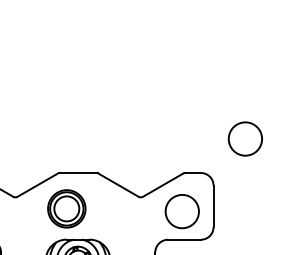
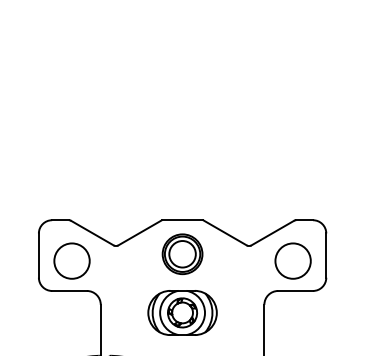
circle: (244, 138) -> (359, 183), removed
part: (66, 209) -> (182, 254), moved

